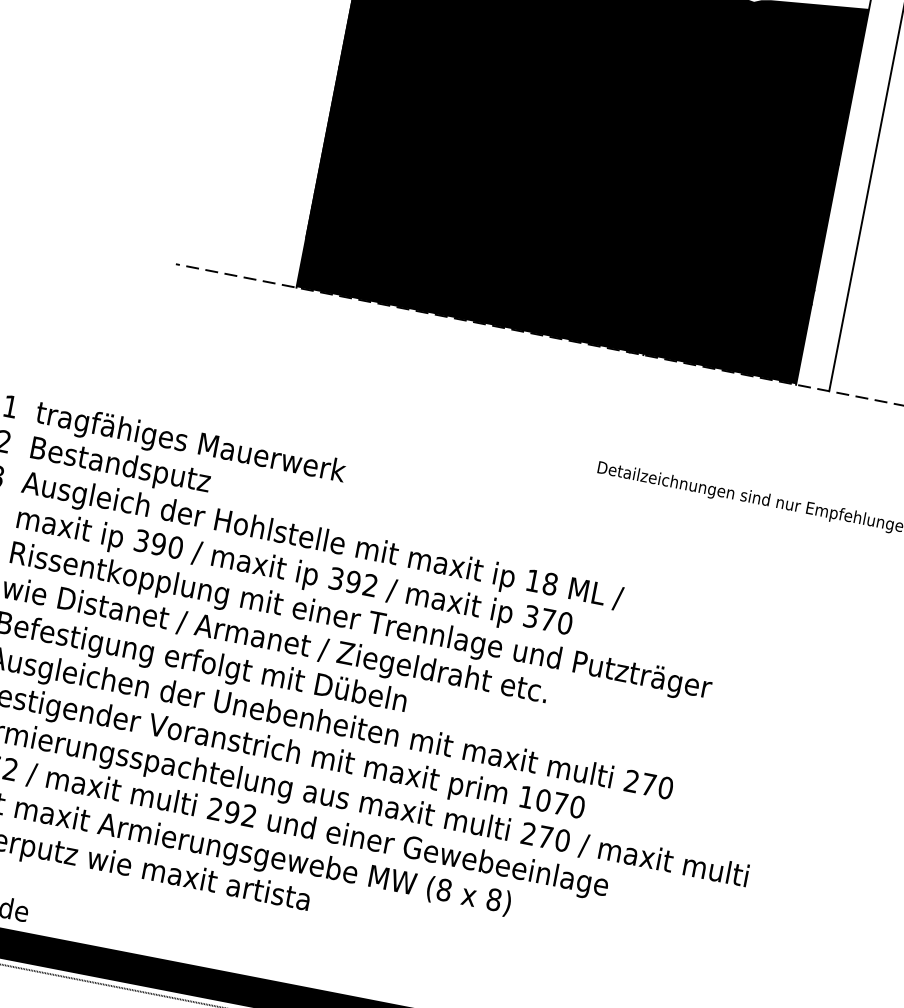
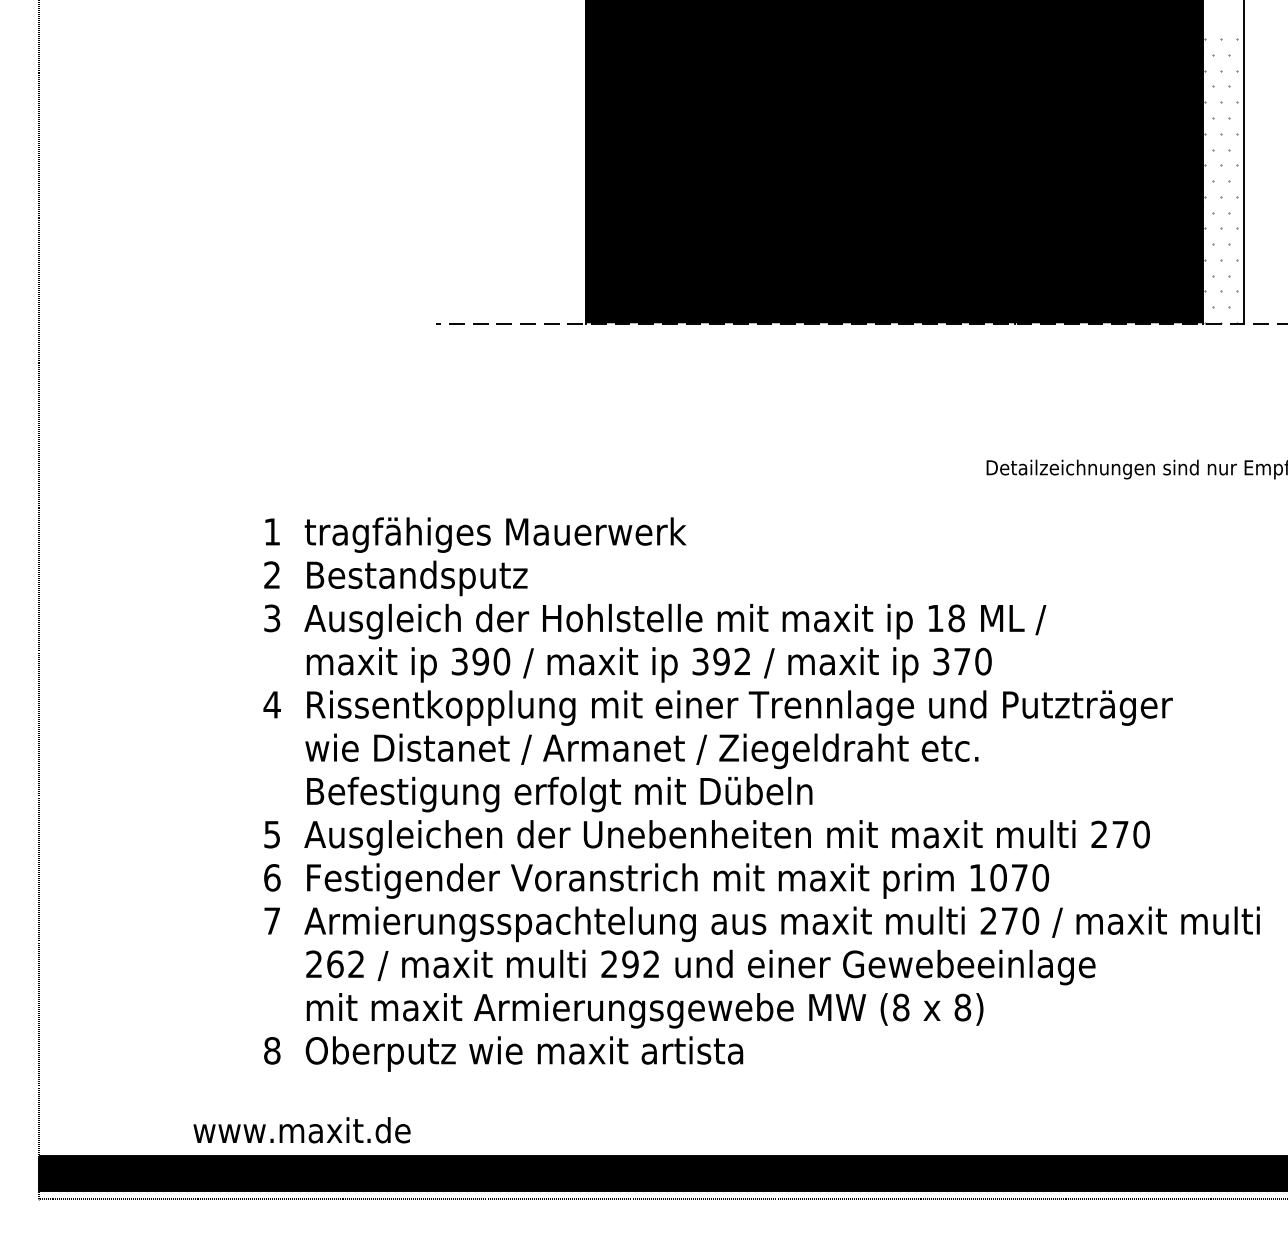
hatch: (832, 271) -> (1220, 180), added

